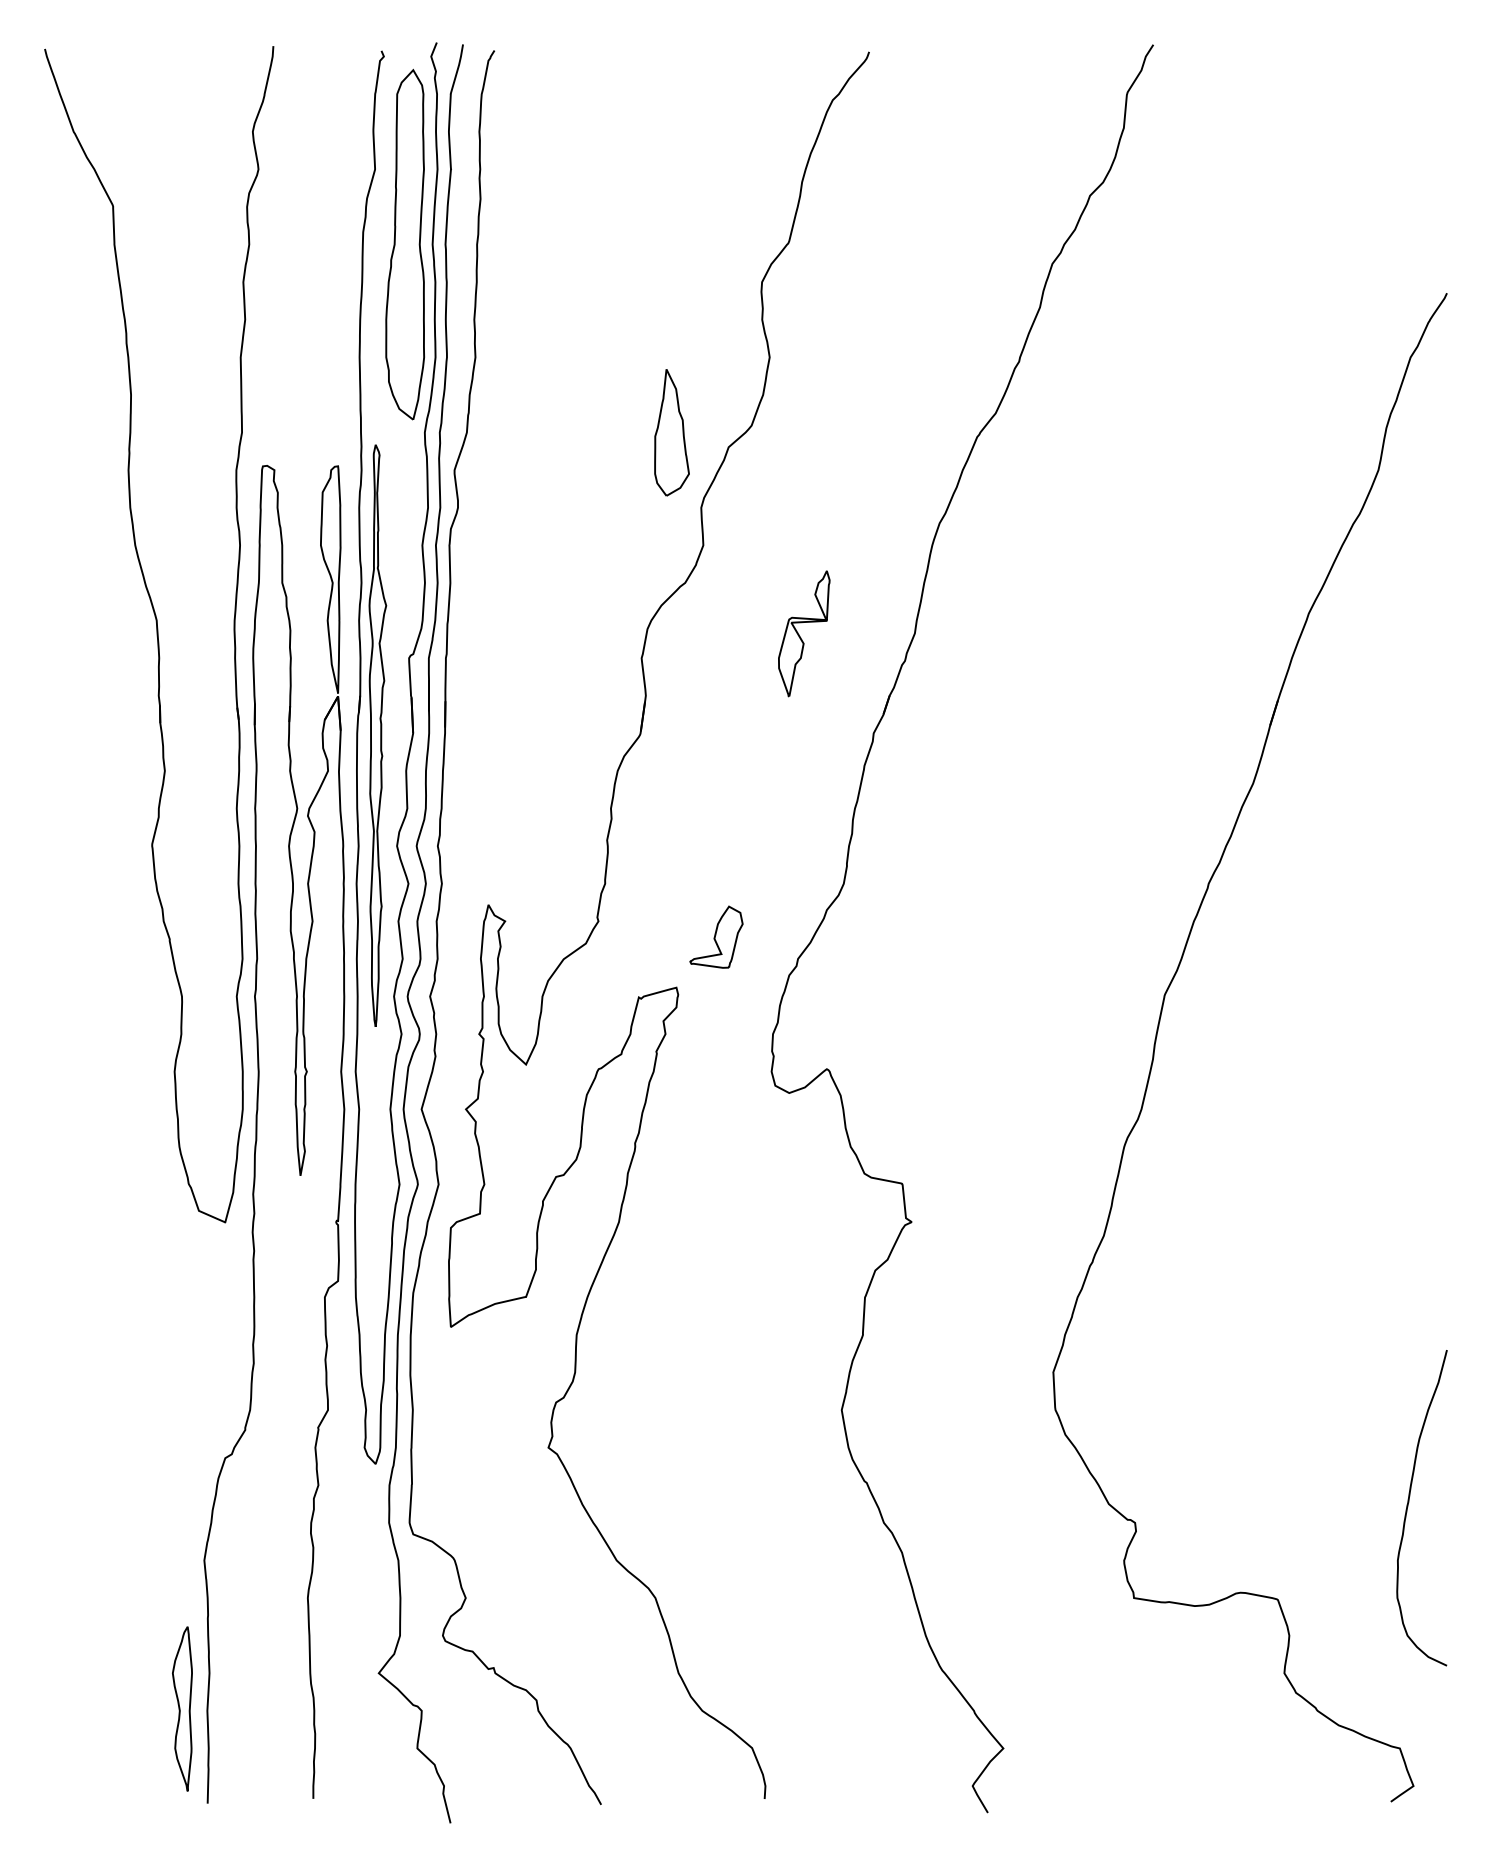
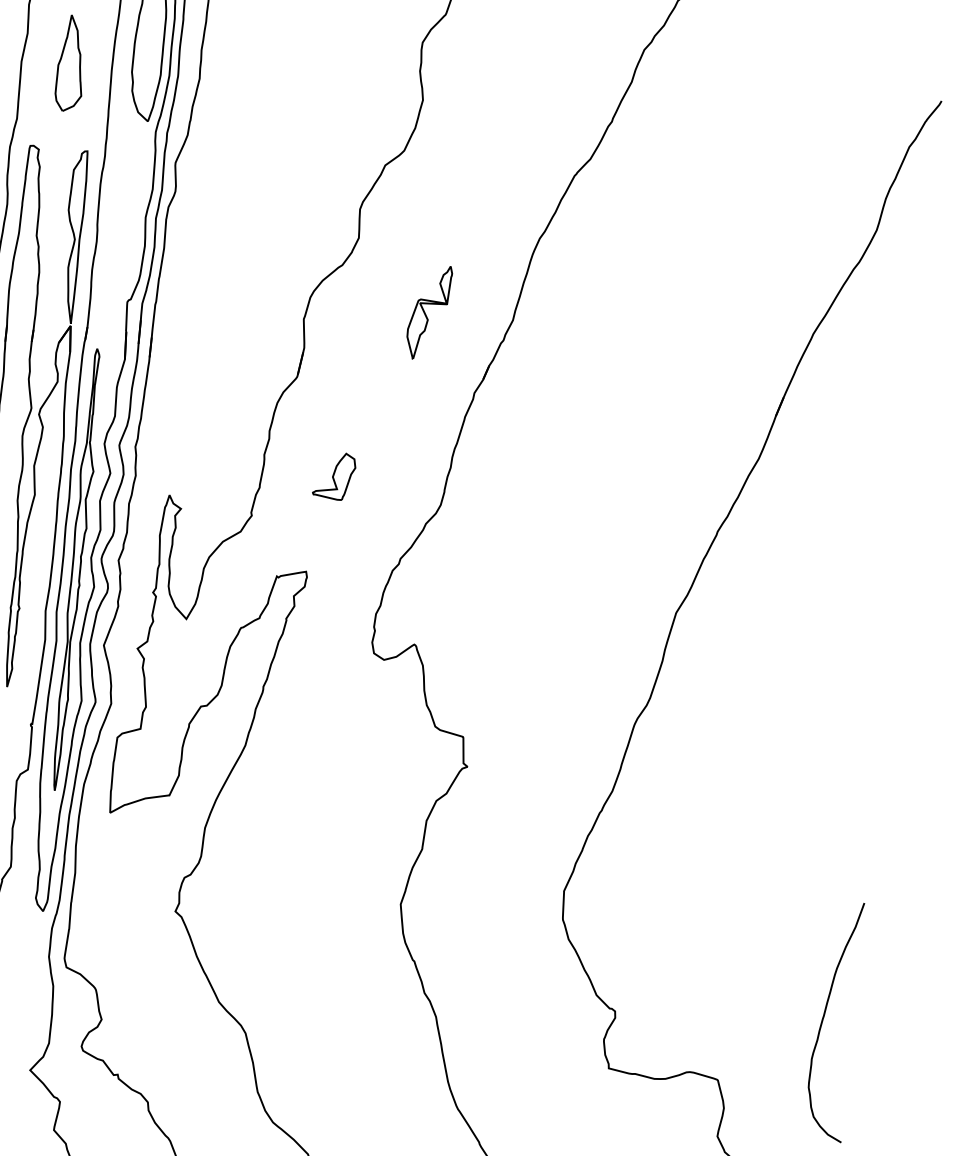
part: (671, 432) -> (70, 63), moved
part: (377, 735) -> (77, 569), moved
part: (716, 936) -> (334, 475), moved

